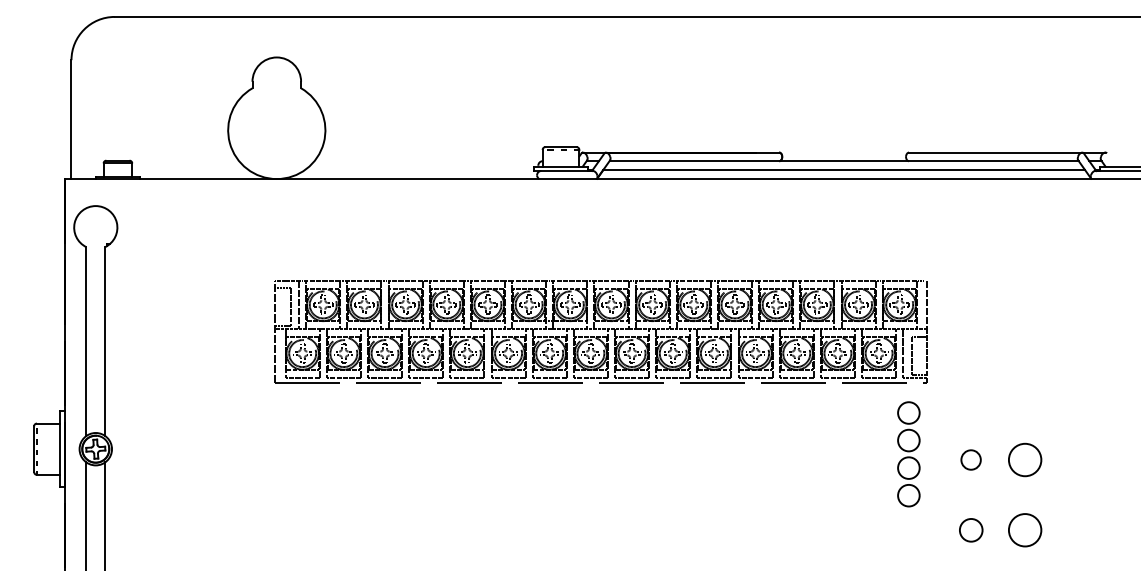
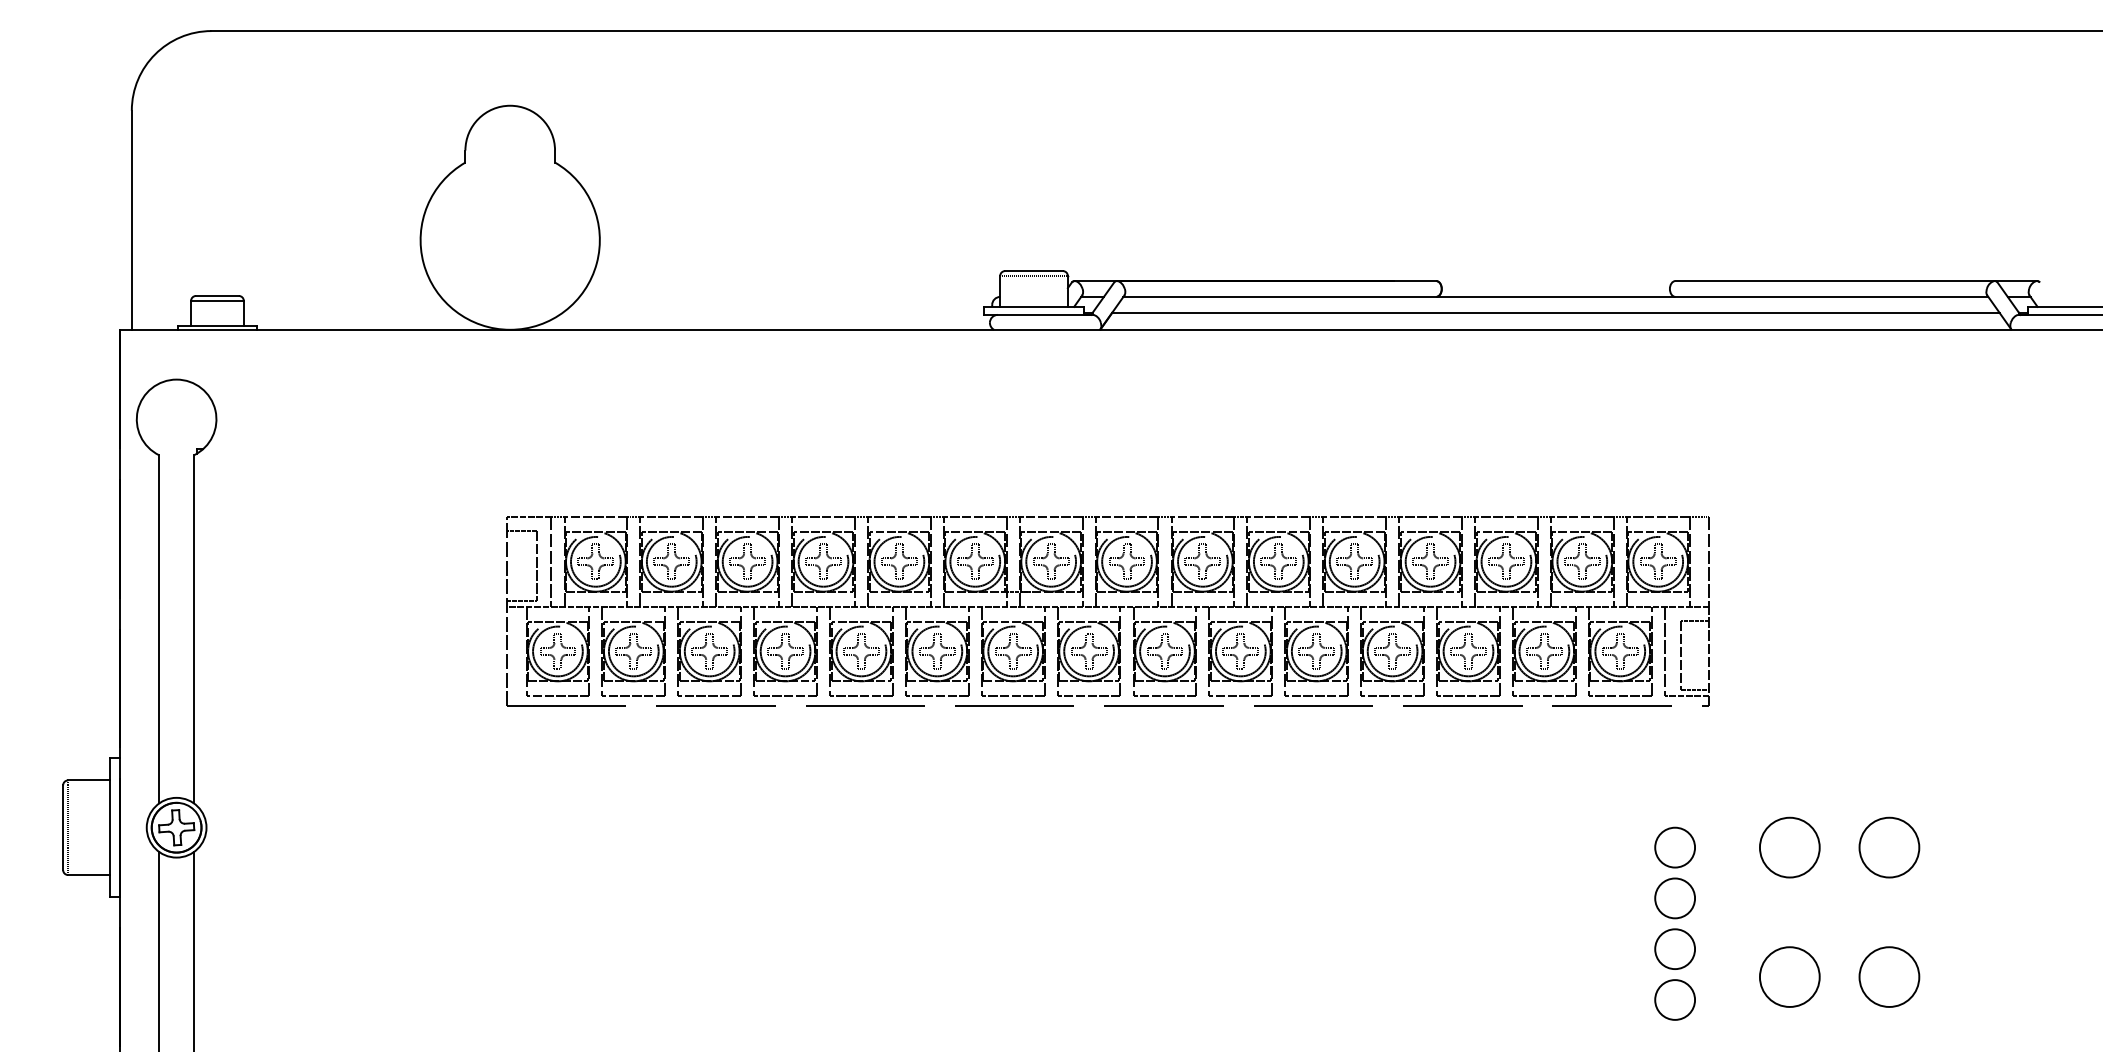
part: (908, 454) -> (1674, 924), moved
circle: (970, 459) -> (1788, 846), size x1.67
circle: (971, 530) -> (1790, 977), size x1.43

